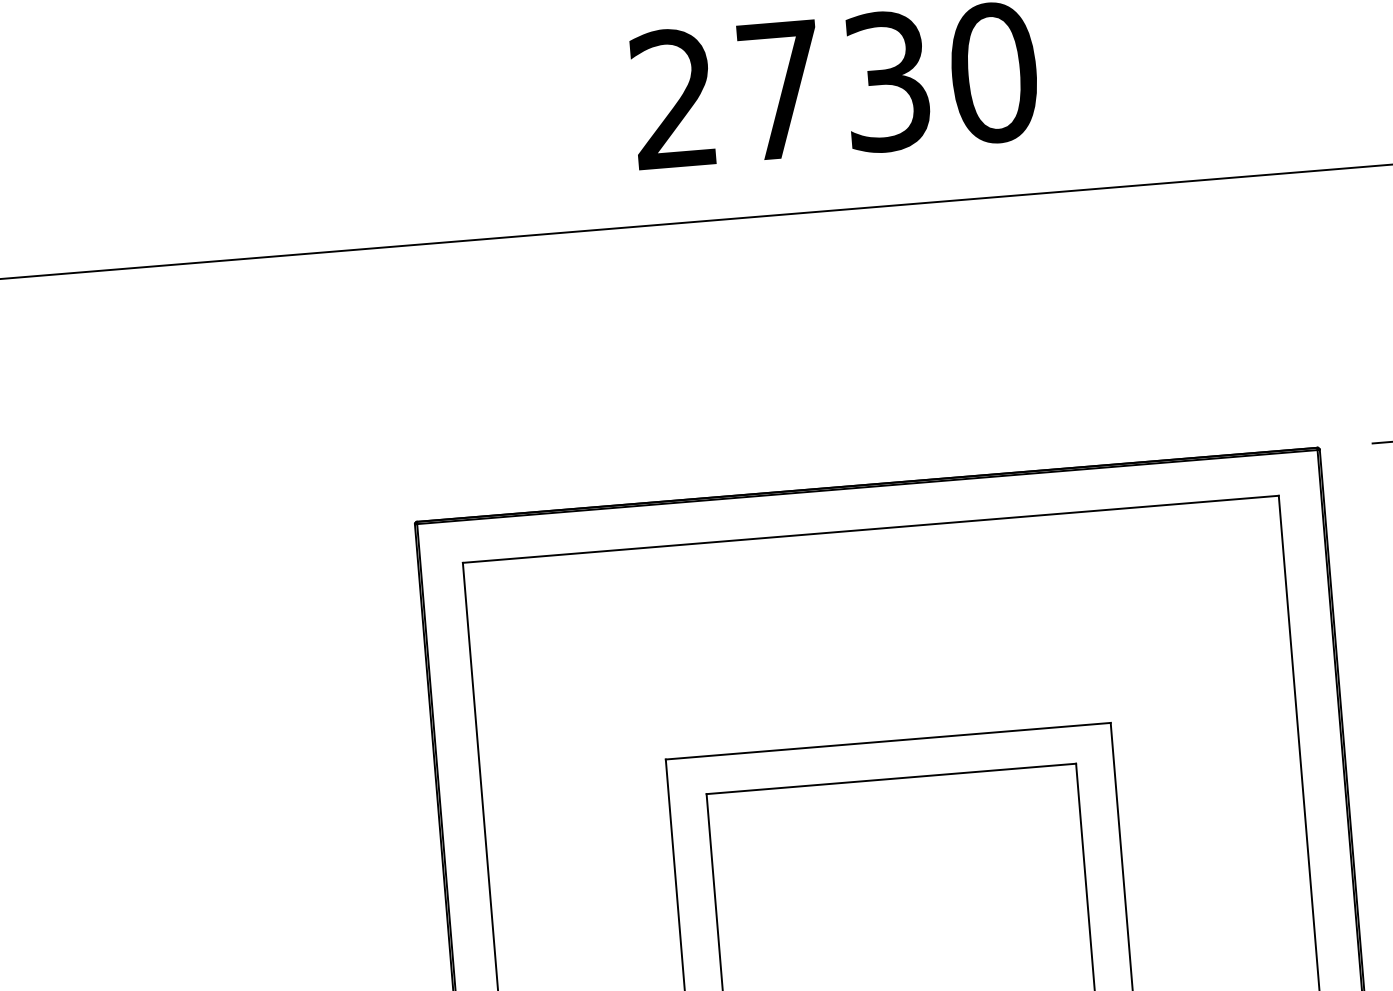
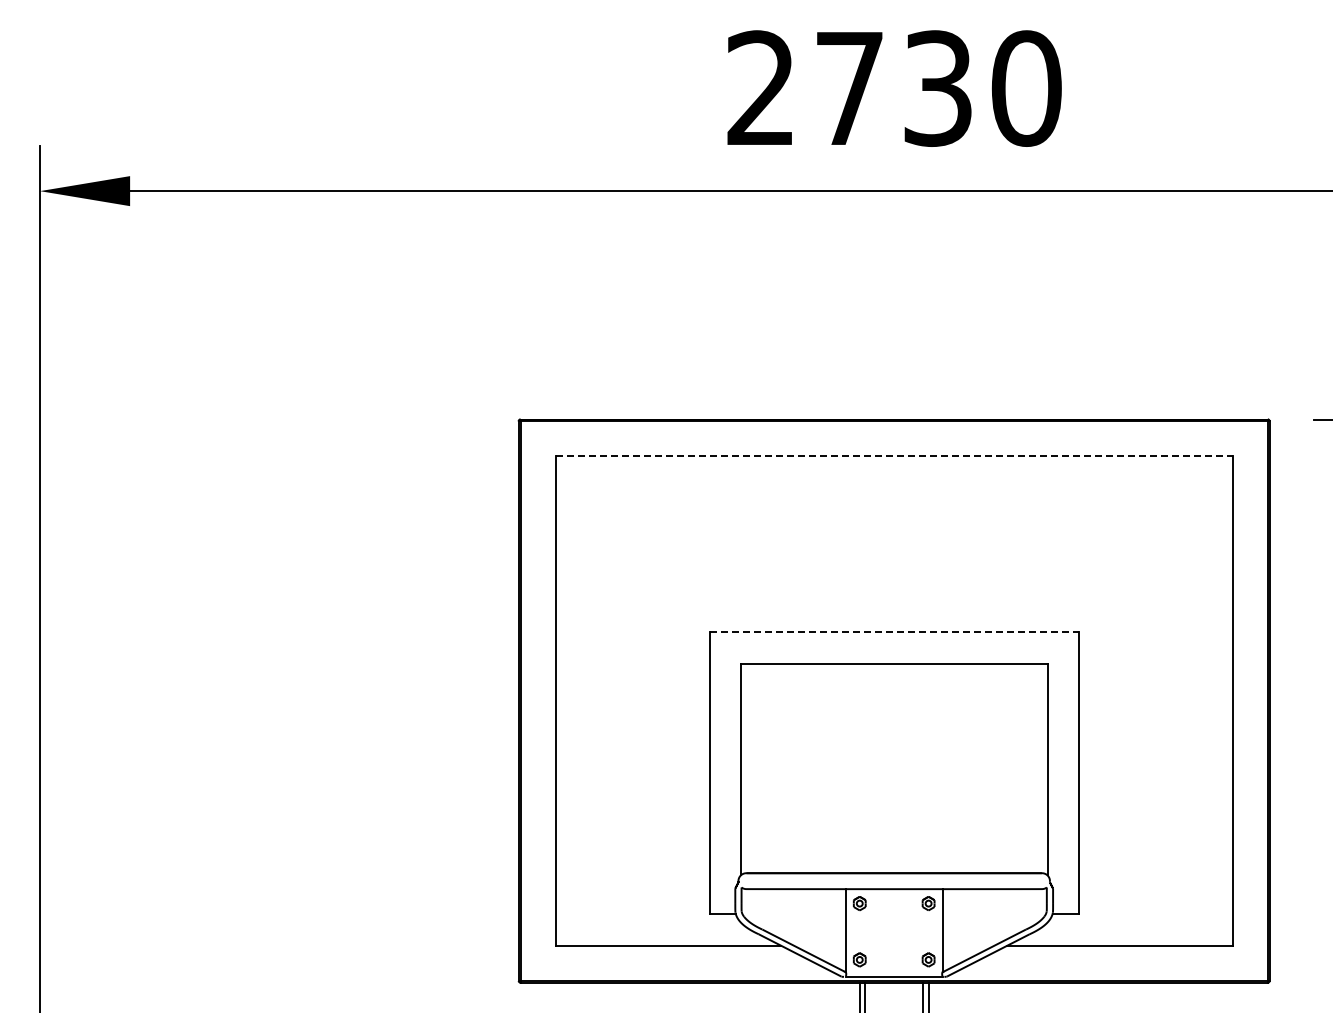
line: (871, 529) -> (894, 456), solid -> dashed
line: (888, 741) -> (894, 632), solid -> dashed

